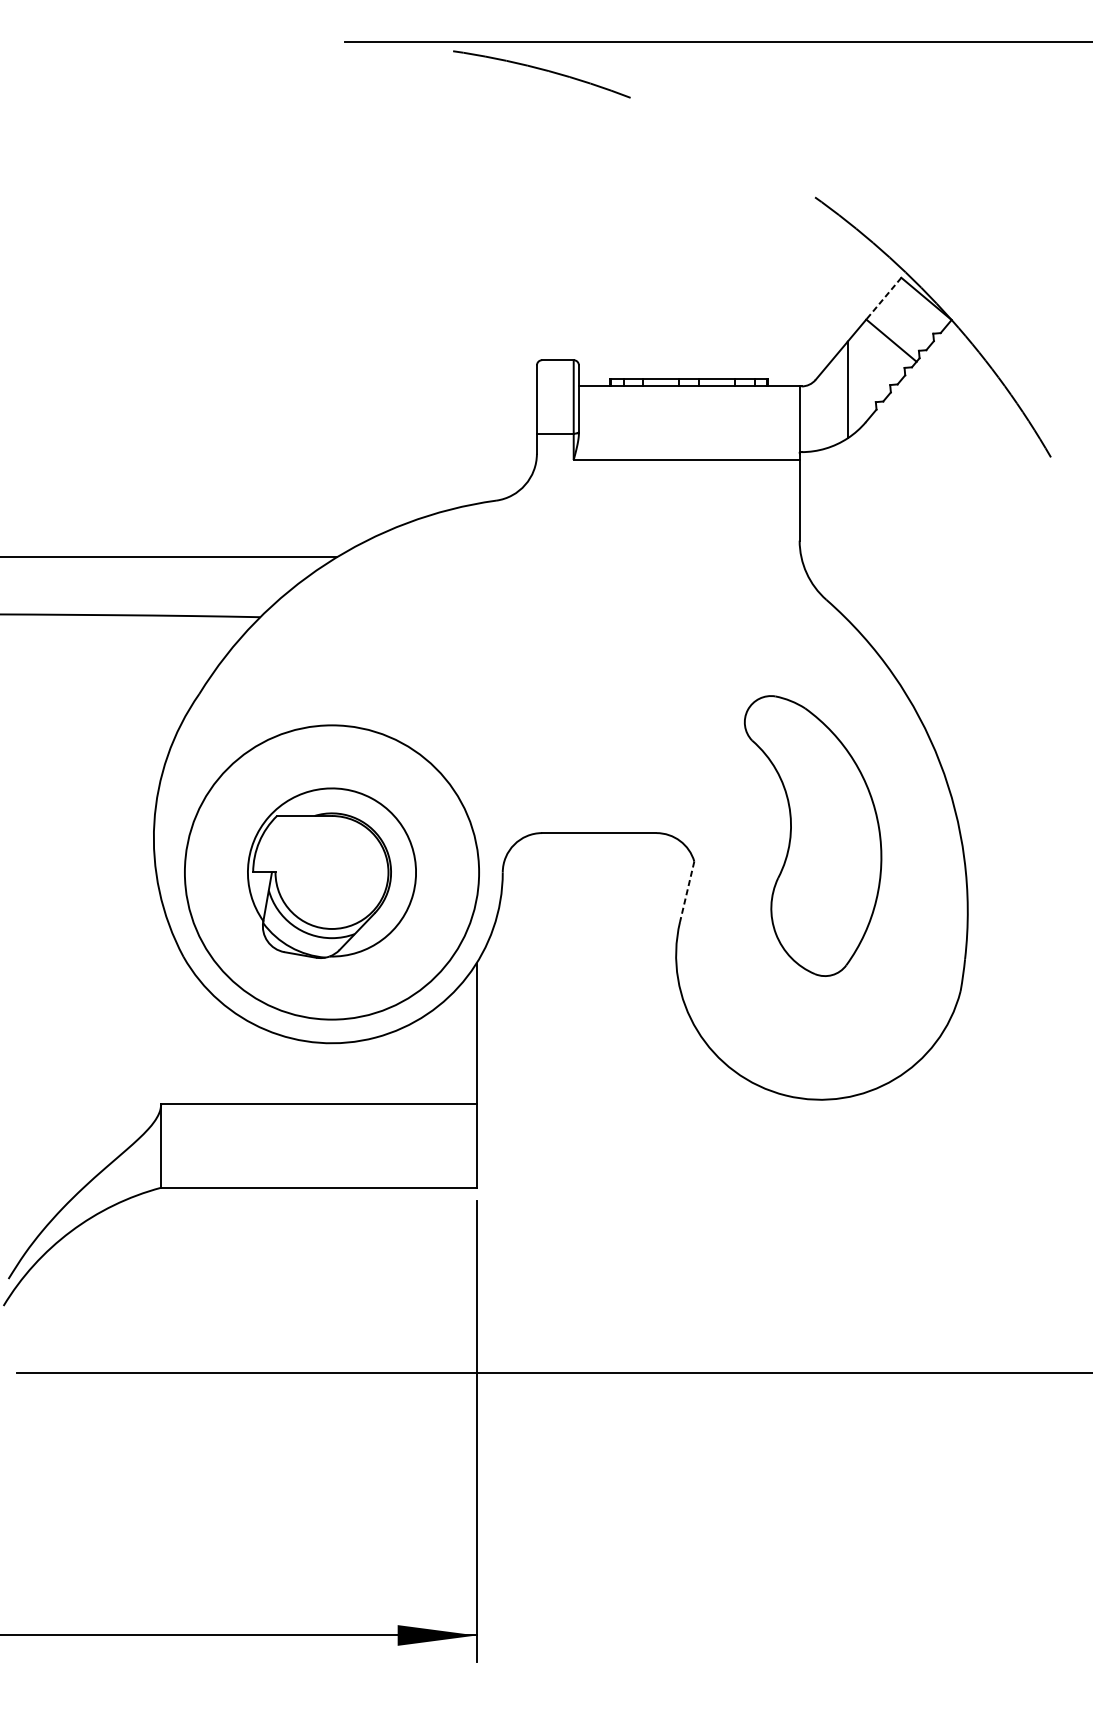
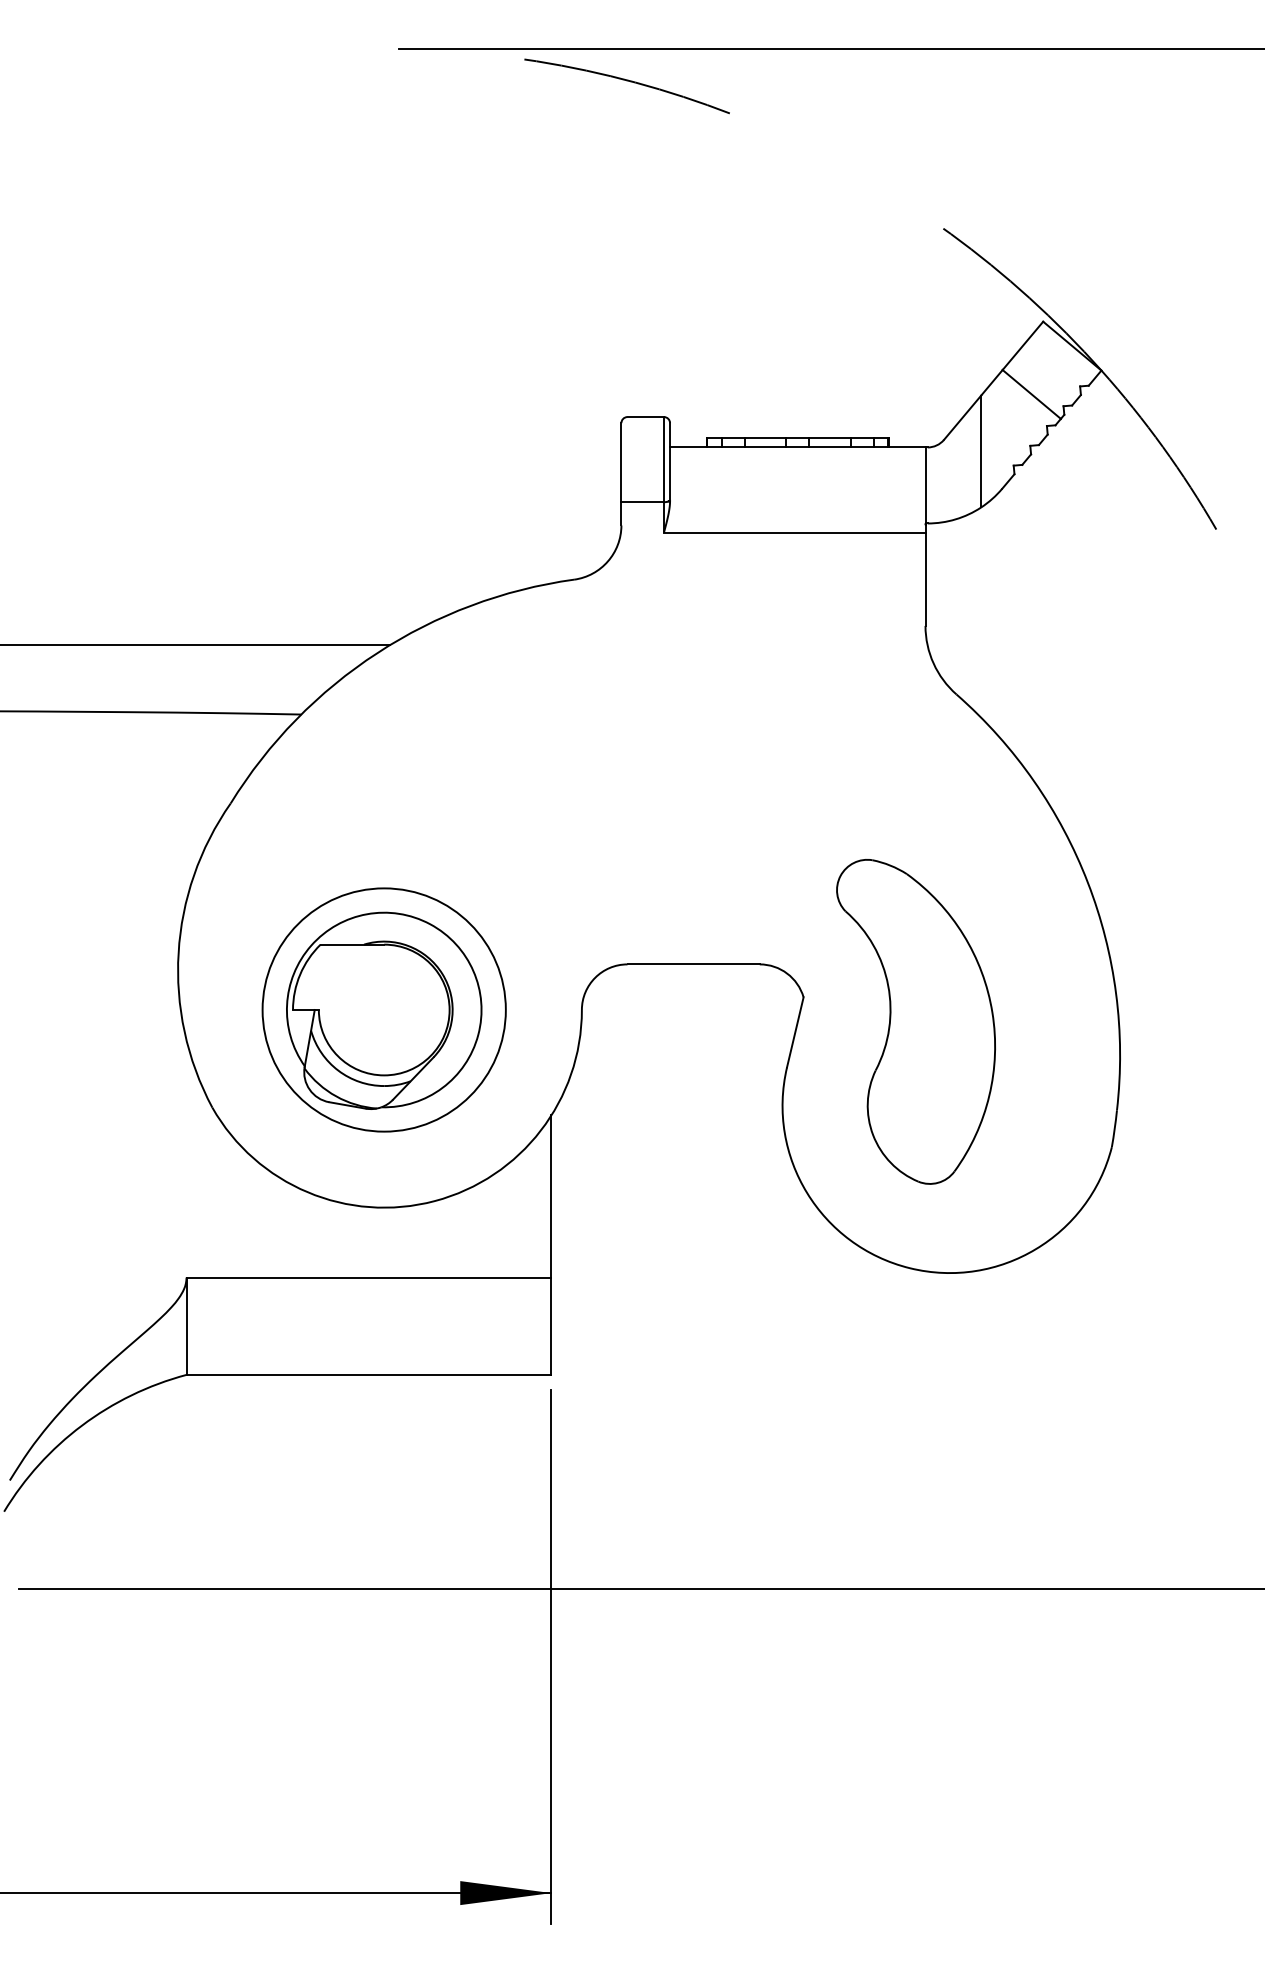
line: (883, 298) -> (1022, 345), dashed -> solid
part: (812, 835) -> (915, 1021), moved
circle: (331, 872) -> (383, 1009), size x0.71
line: (687, 891) -> (795, 1032), dashed -> solid

